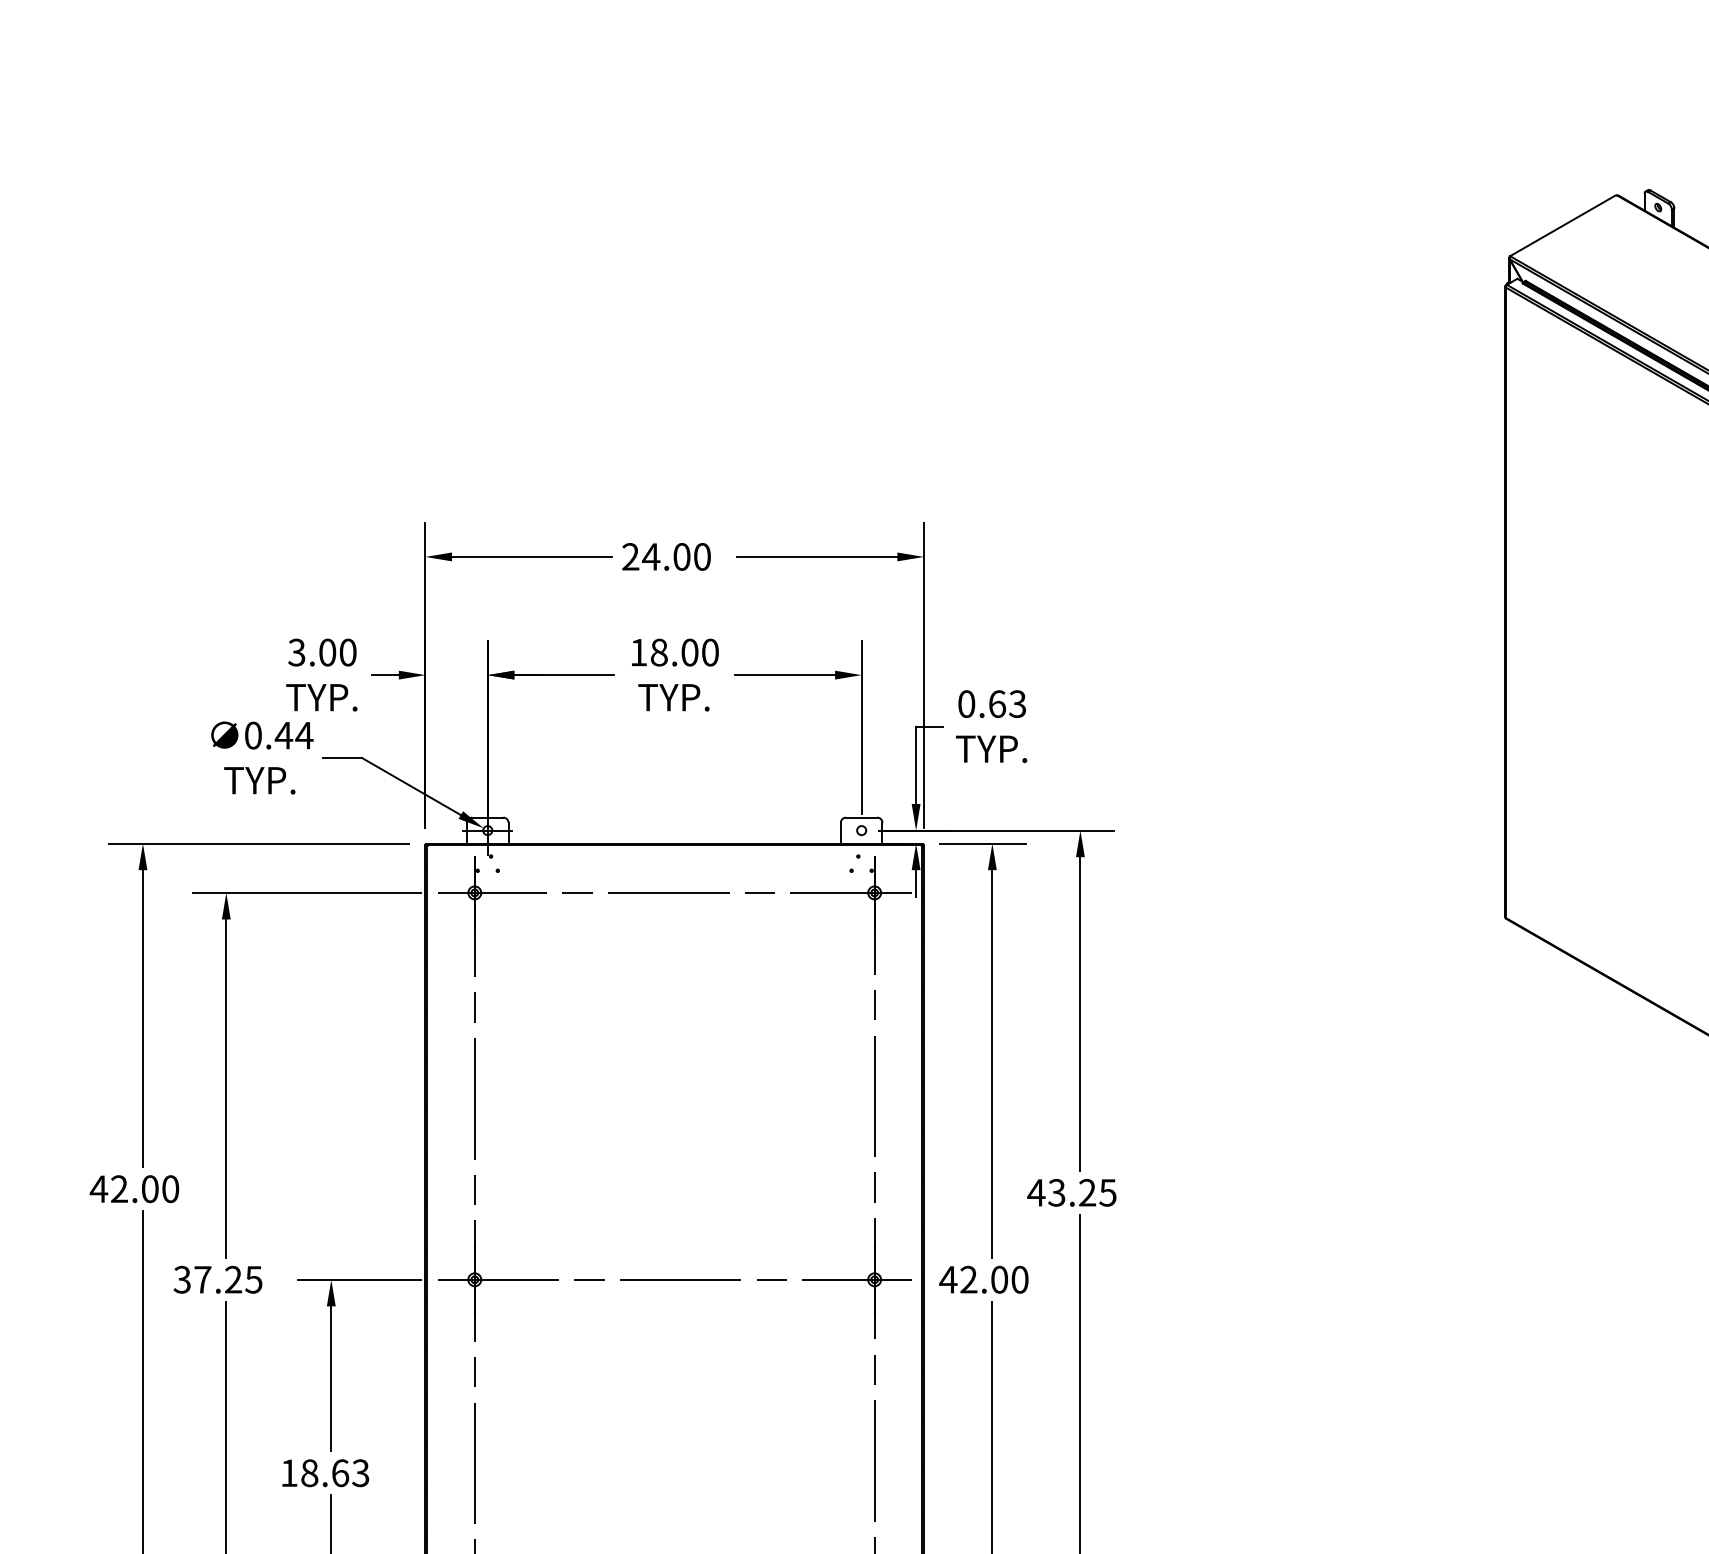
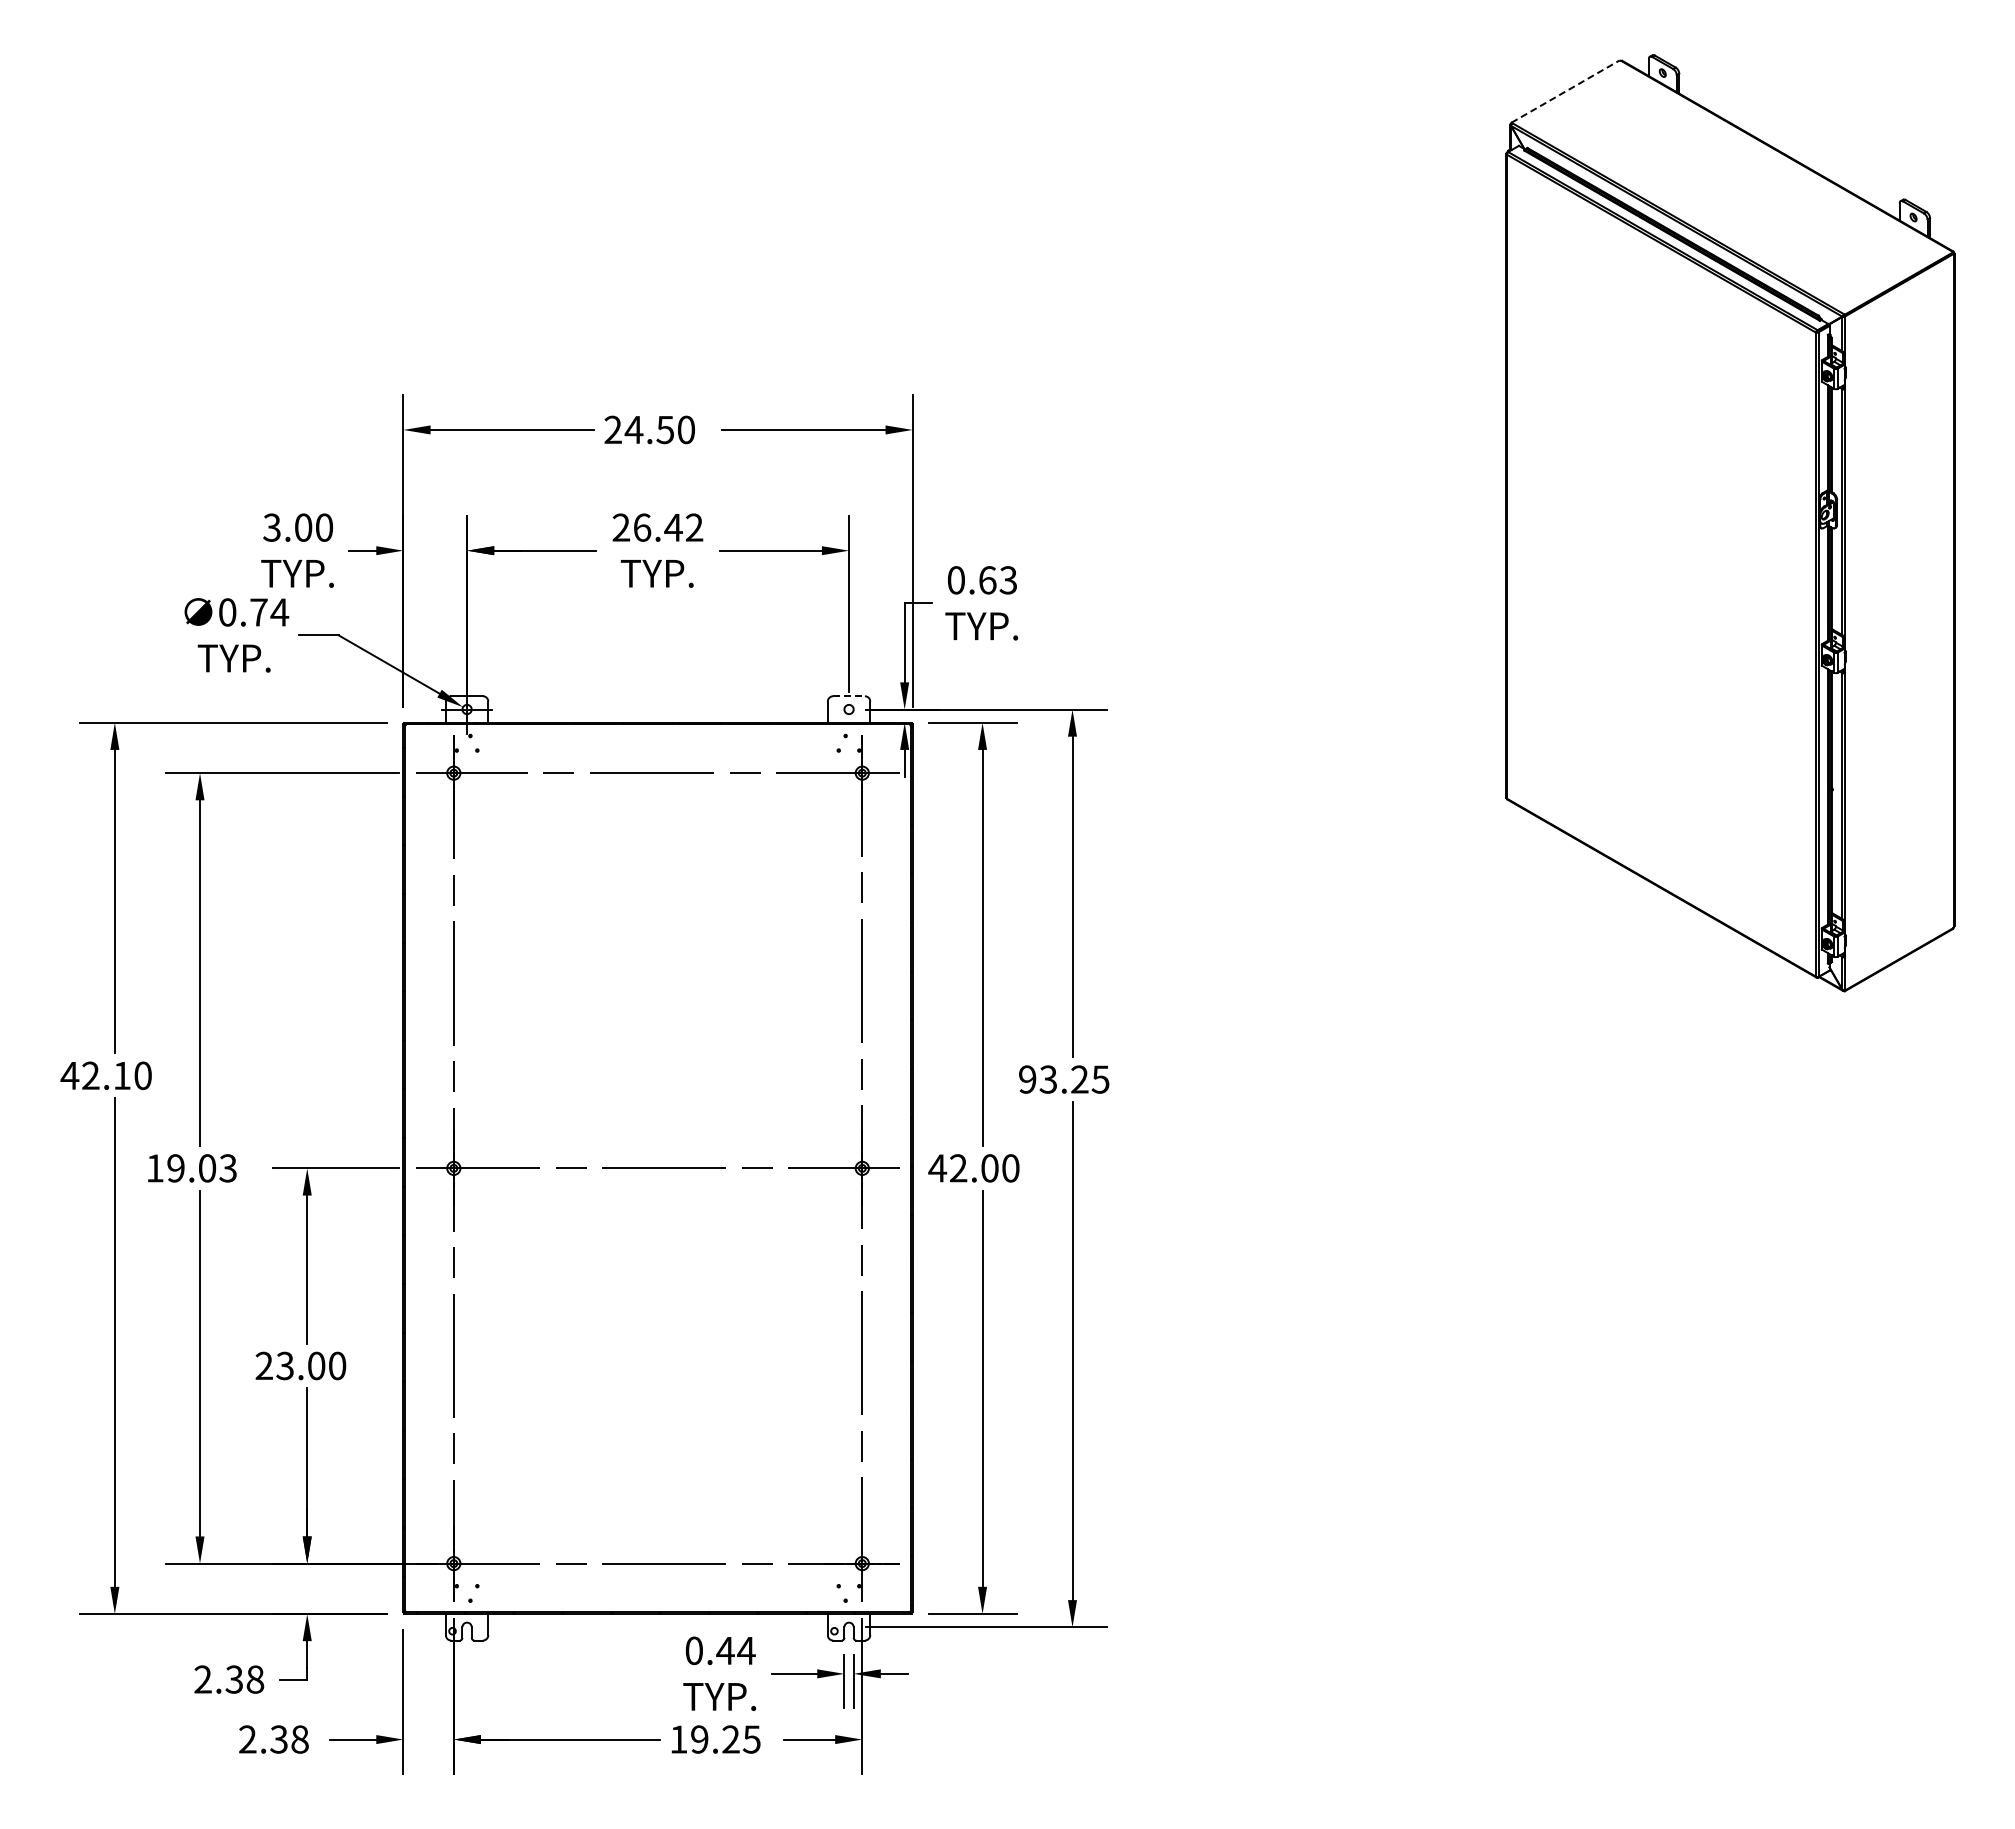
line: (1563, 225) -> (1566, 91), solid -> dashed
text: (681, 556) -> (665, 429), 24.00 -> 24.50
text: (674, 652) -> (657, 527), 18.00 -> 26.42
text: (283, 735) -> (258, 612), 0.44 -> 0.74
line: (862, 817) -> (849, 696), solid -> dashed
text: (149, 1188) -> (121, 1075), 42.00 -> 42.10
text: (1036, 1192) -> (1027, 1079), 43.25 -> 93.25
text: (217, 1279) -> (191, 1168), 37.25 -> 19.03
text: (324, 1472) -> (300, 1365), 18.63 -> 23.00

